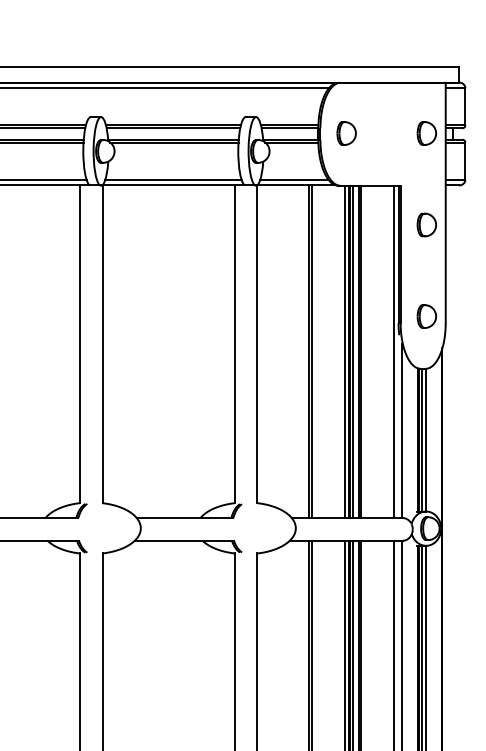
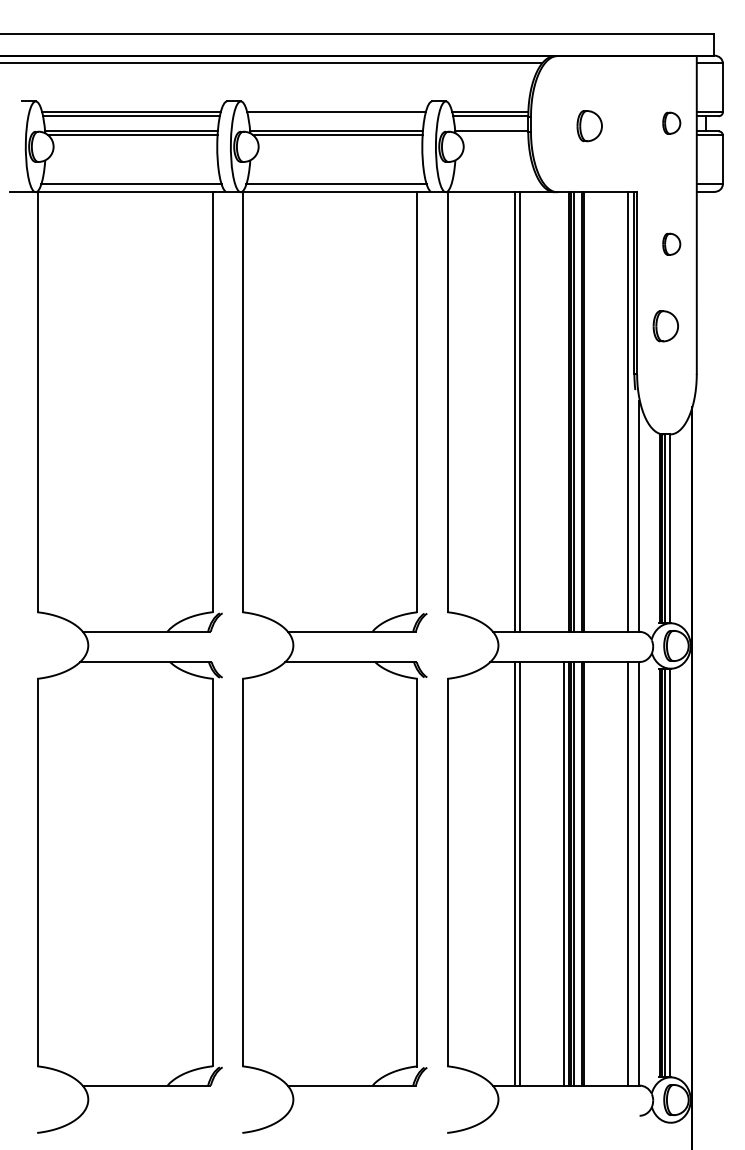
line: (173, 128) -> (336, 116), removed
part: (346, 133) -> (589, 126), moved
part: (426, 133) -> (671, 123), size x0.7
line: (292, 142) -> (493, 135), removed
line: (294, 179) -> (496, 184), removed
part: (426, 225) -> (671, 244), size x0.7
part: (426, 316) -> (665, 326), moved
line: (344, 351) -> (563, 411), removed

